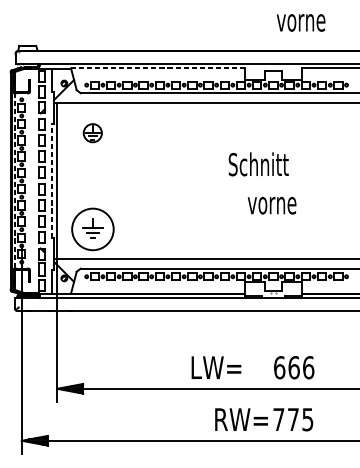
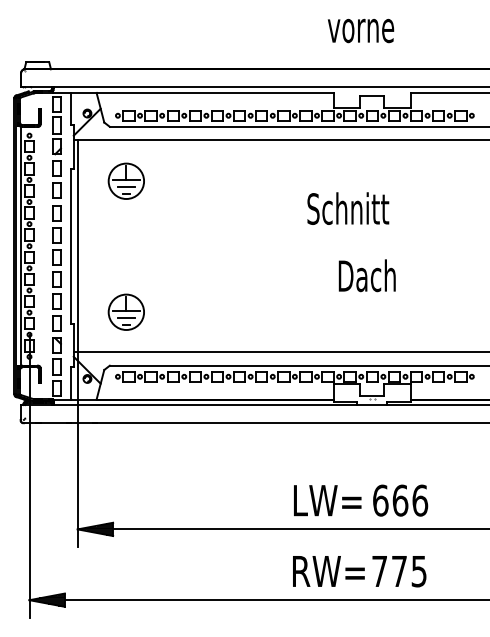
text: (301, 22) -> (361, 30), moved
line: (158, 68) -> (215, 92), dashed -> solid
part: (92, 132) -> (125, 180), size x1.43
text: (258, 164) -> (348, 208), moved
line: (52, 180) -> (71, 245), dashed -> solid
line: (15, 181) -> (20, 246), dashed -> solid
text: (272, 202) -> (370, 275), vorne -> Dach
circle: (93, 229) -> (126, 312), size x0.62
text: (216, 367) -> (327, 500), moved

